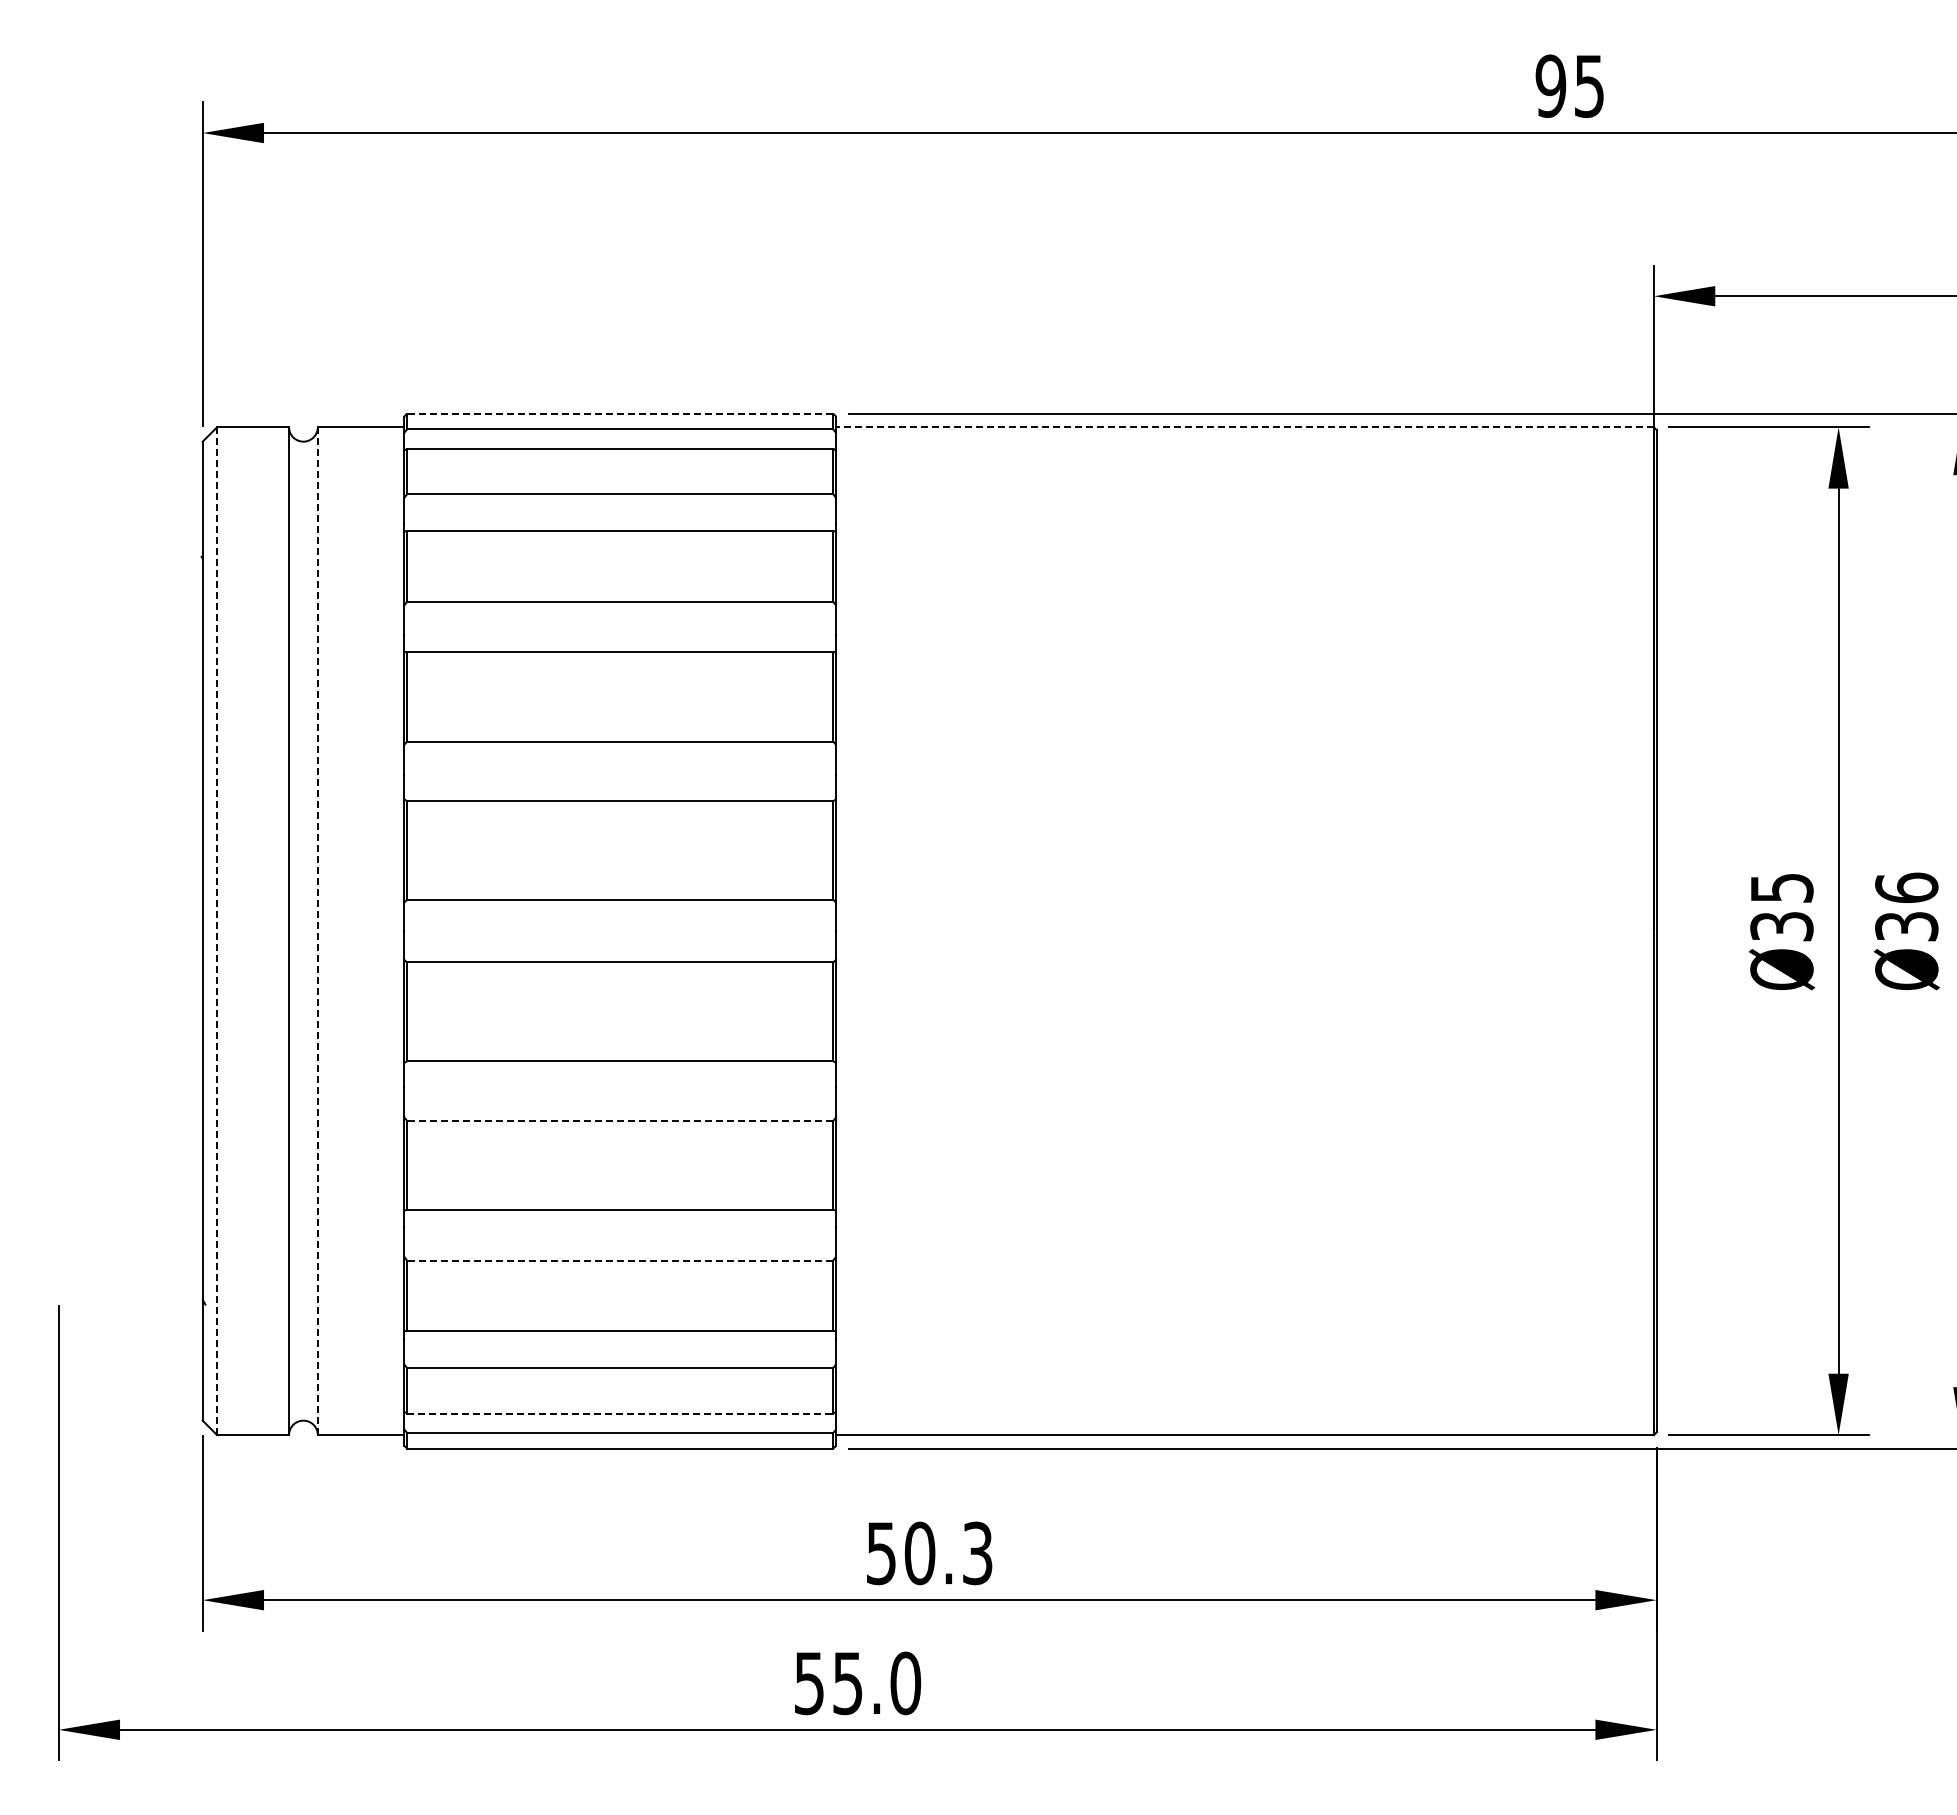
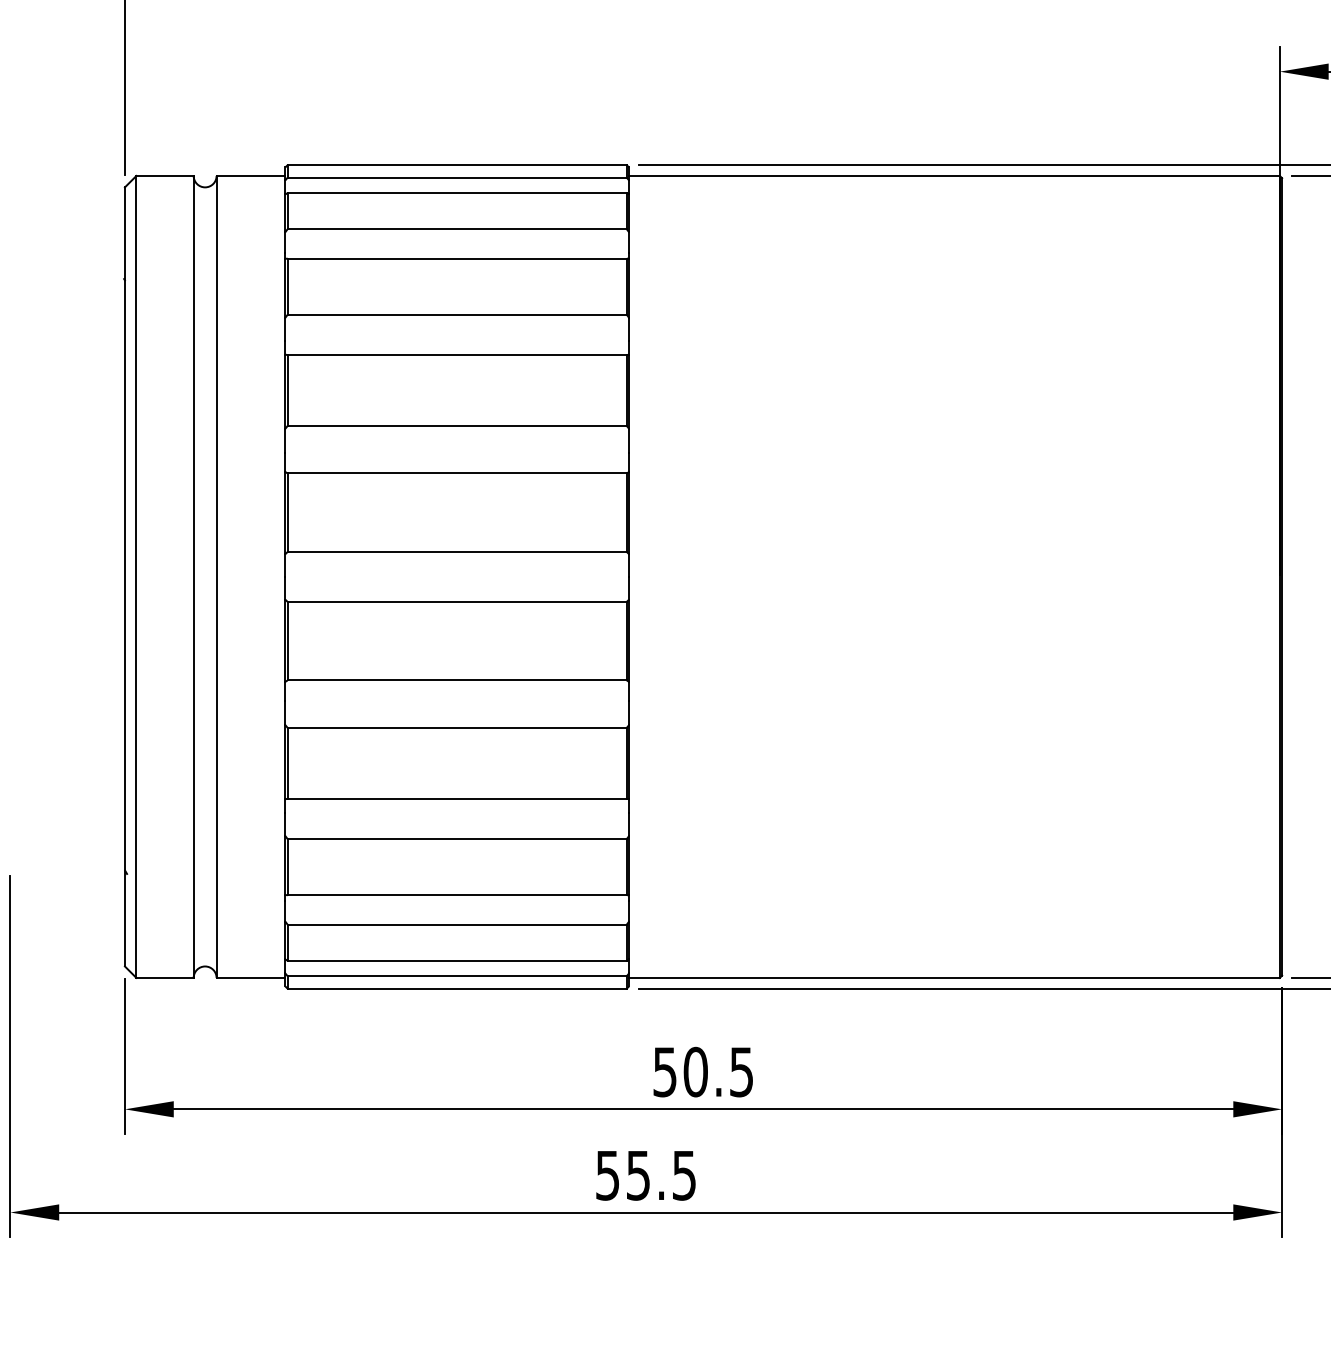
line: (619, 413) -> (456, 164), dashed -> solid
line: (1245, 427) -> (954, 176), dashed -> solid
line: (217, 931) -> (136, 577), dashed -> solid
line: (317, 931) -> (216, 577), dashed -> solid
line: (619, 1120) -> (456, 727), dashed -> solid
line: (619, 1260) -> (456, 839), dashed -> solid
line: (620, 1413) -> (457, 960), dashed -> solid
text: (977, 1552) -> (741, 1071), 50.3 -> 50.5
text: (905, 1683) -> (684, 1175), 55.0 -> 55.5

